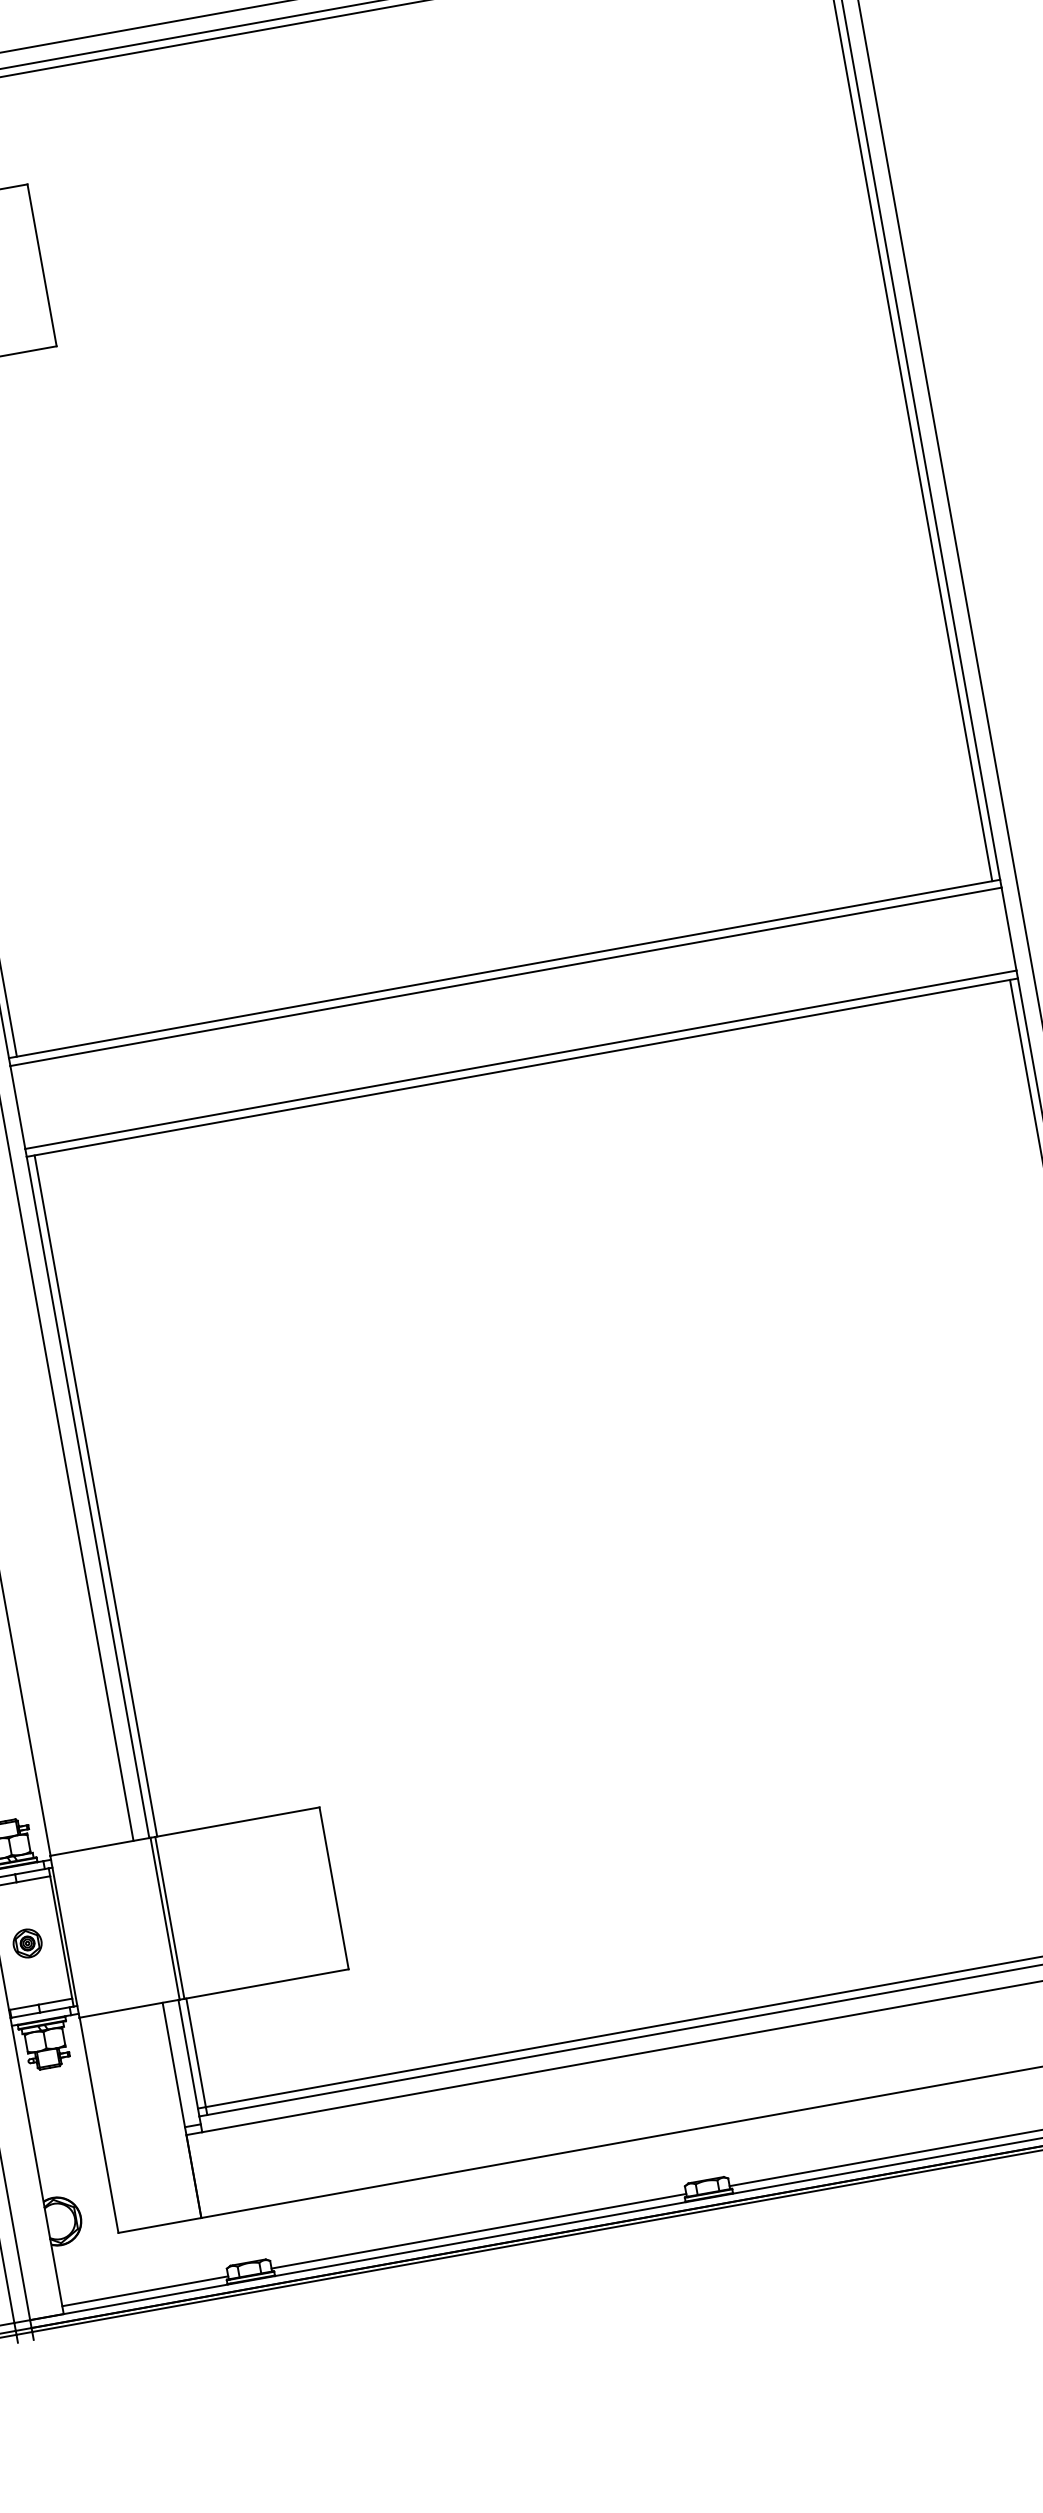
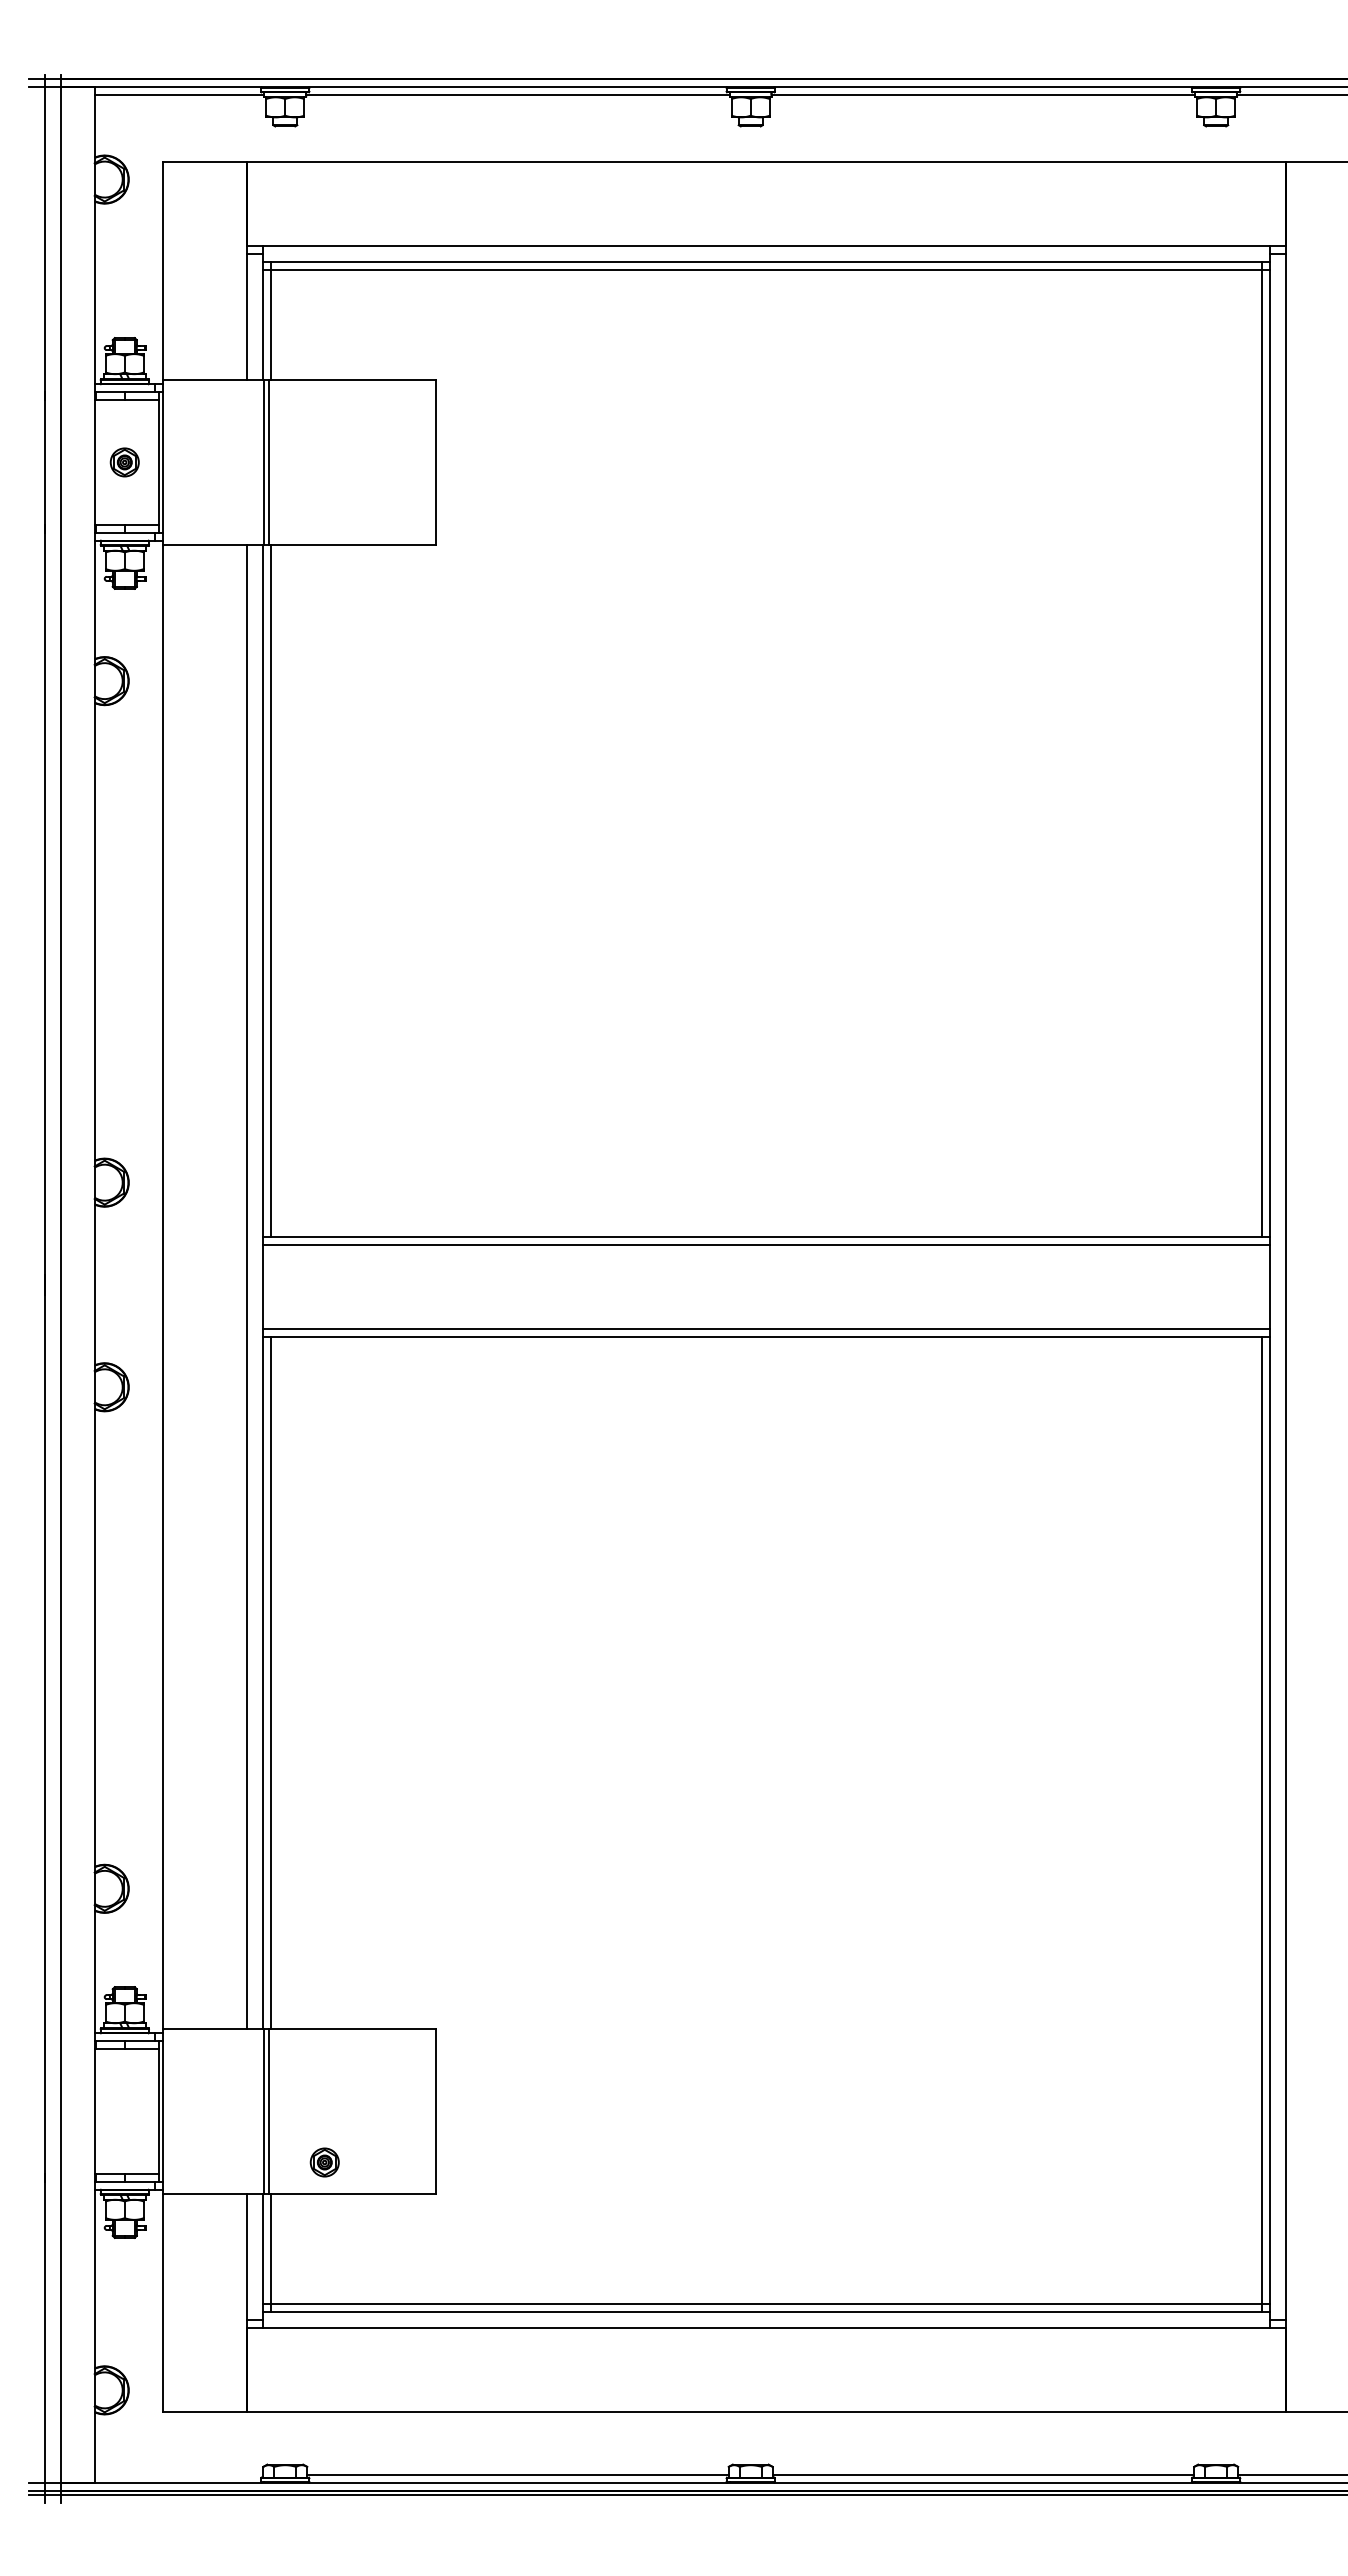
part: (27, 1943) -> (324, 2162), moved
line: (144, 2291) -> (178, 2474), removed

